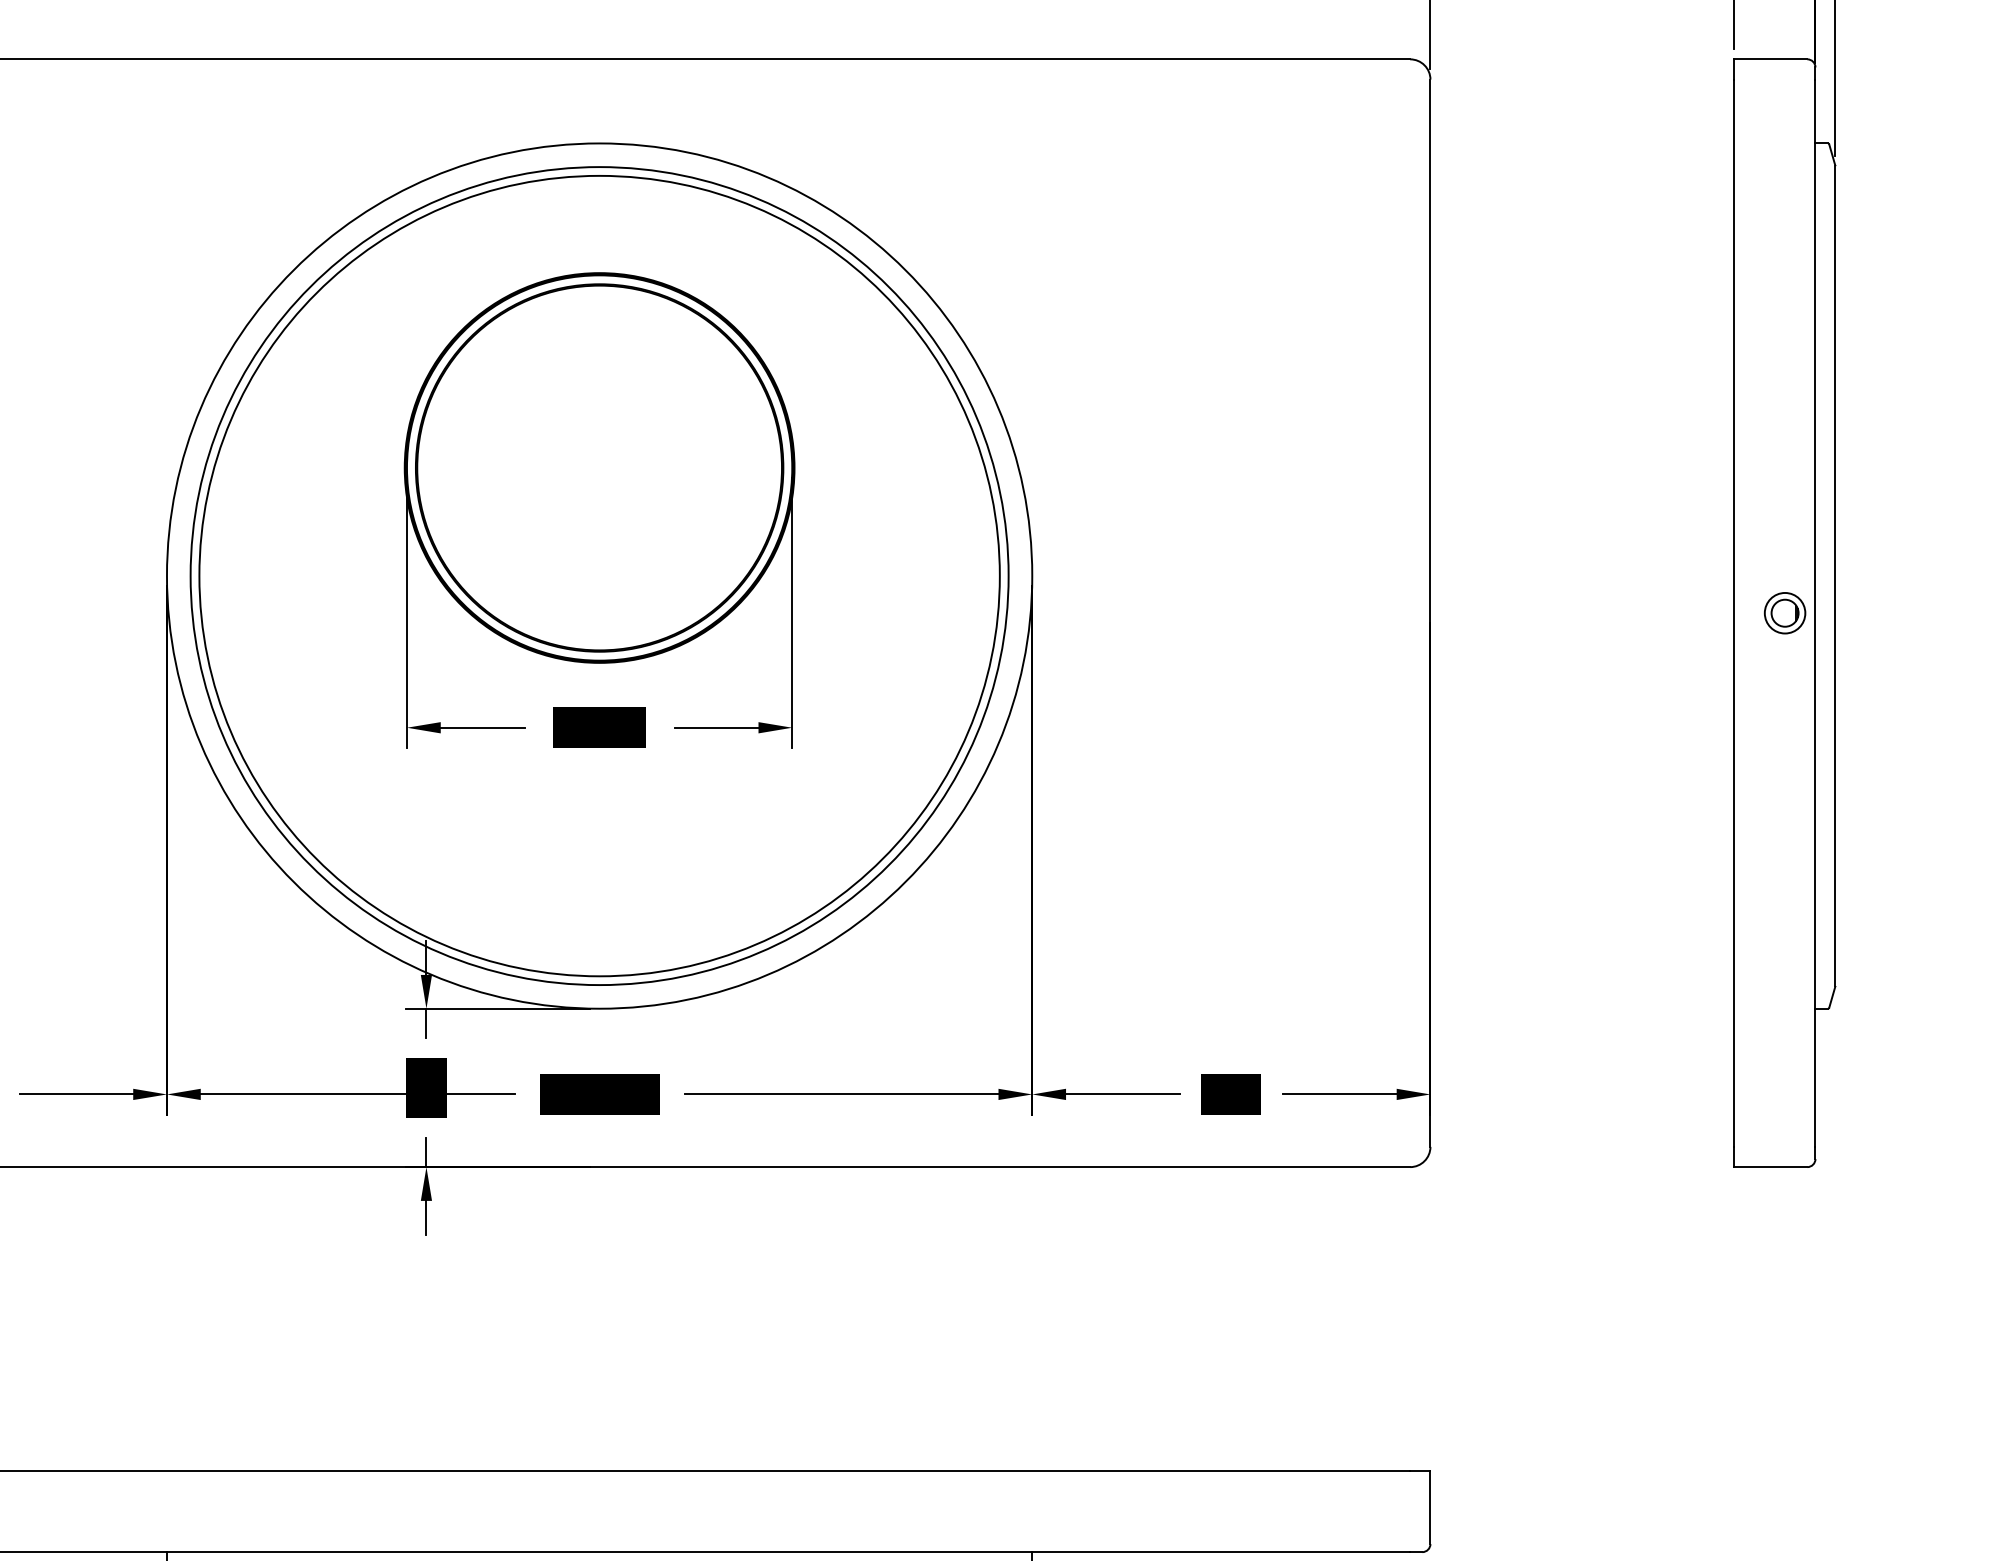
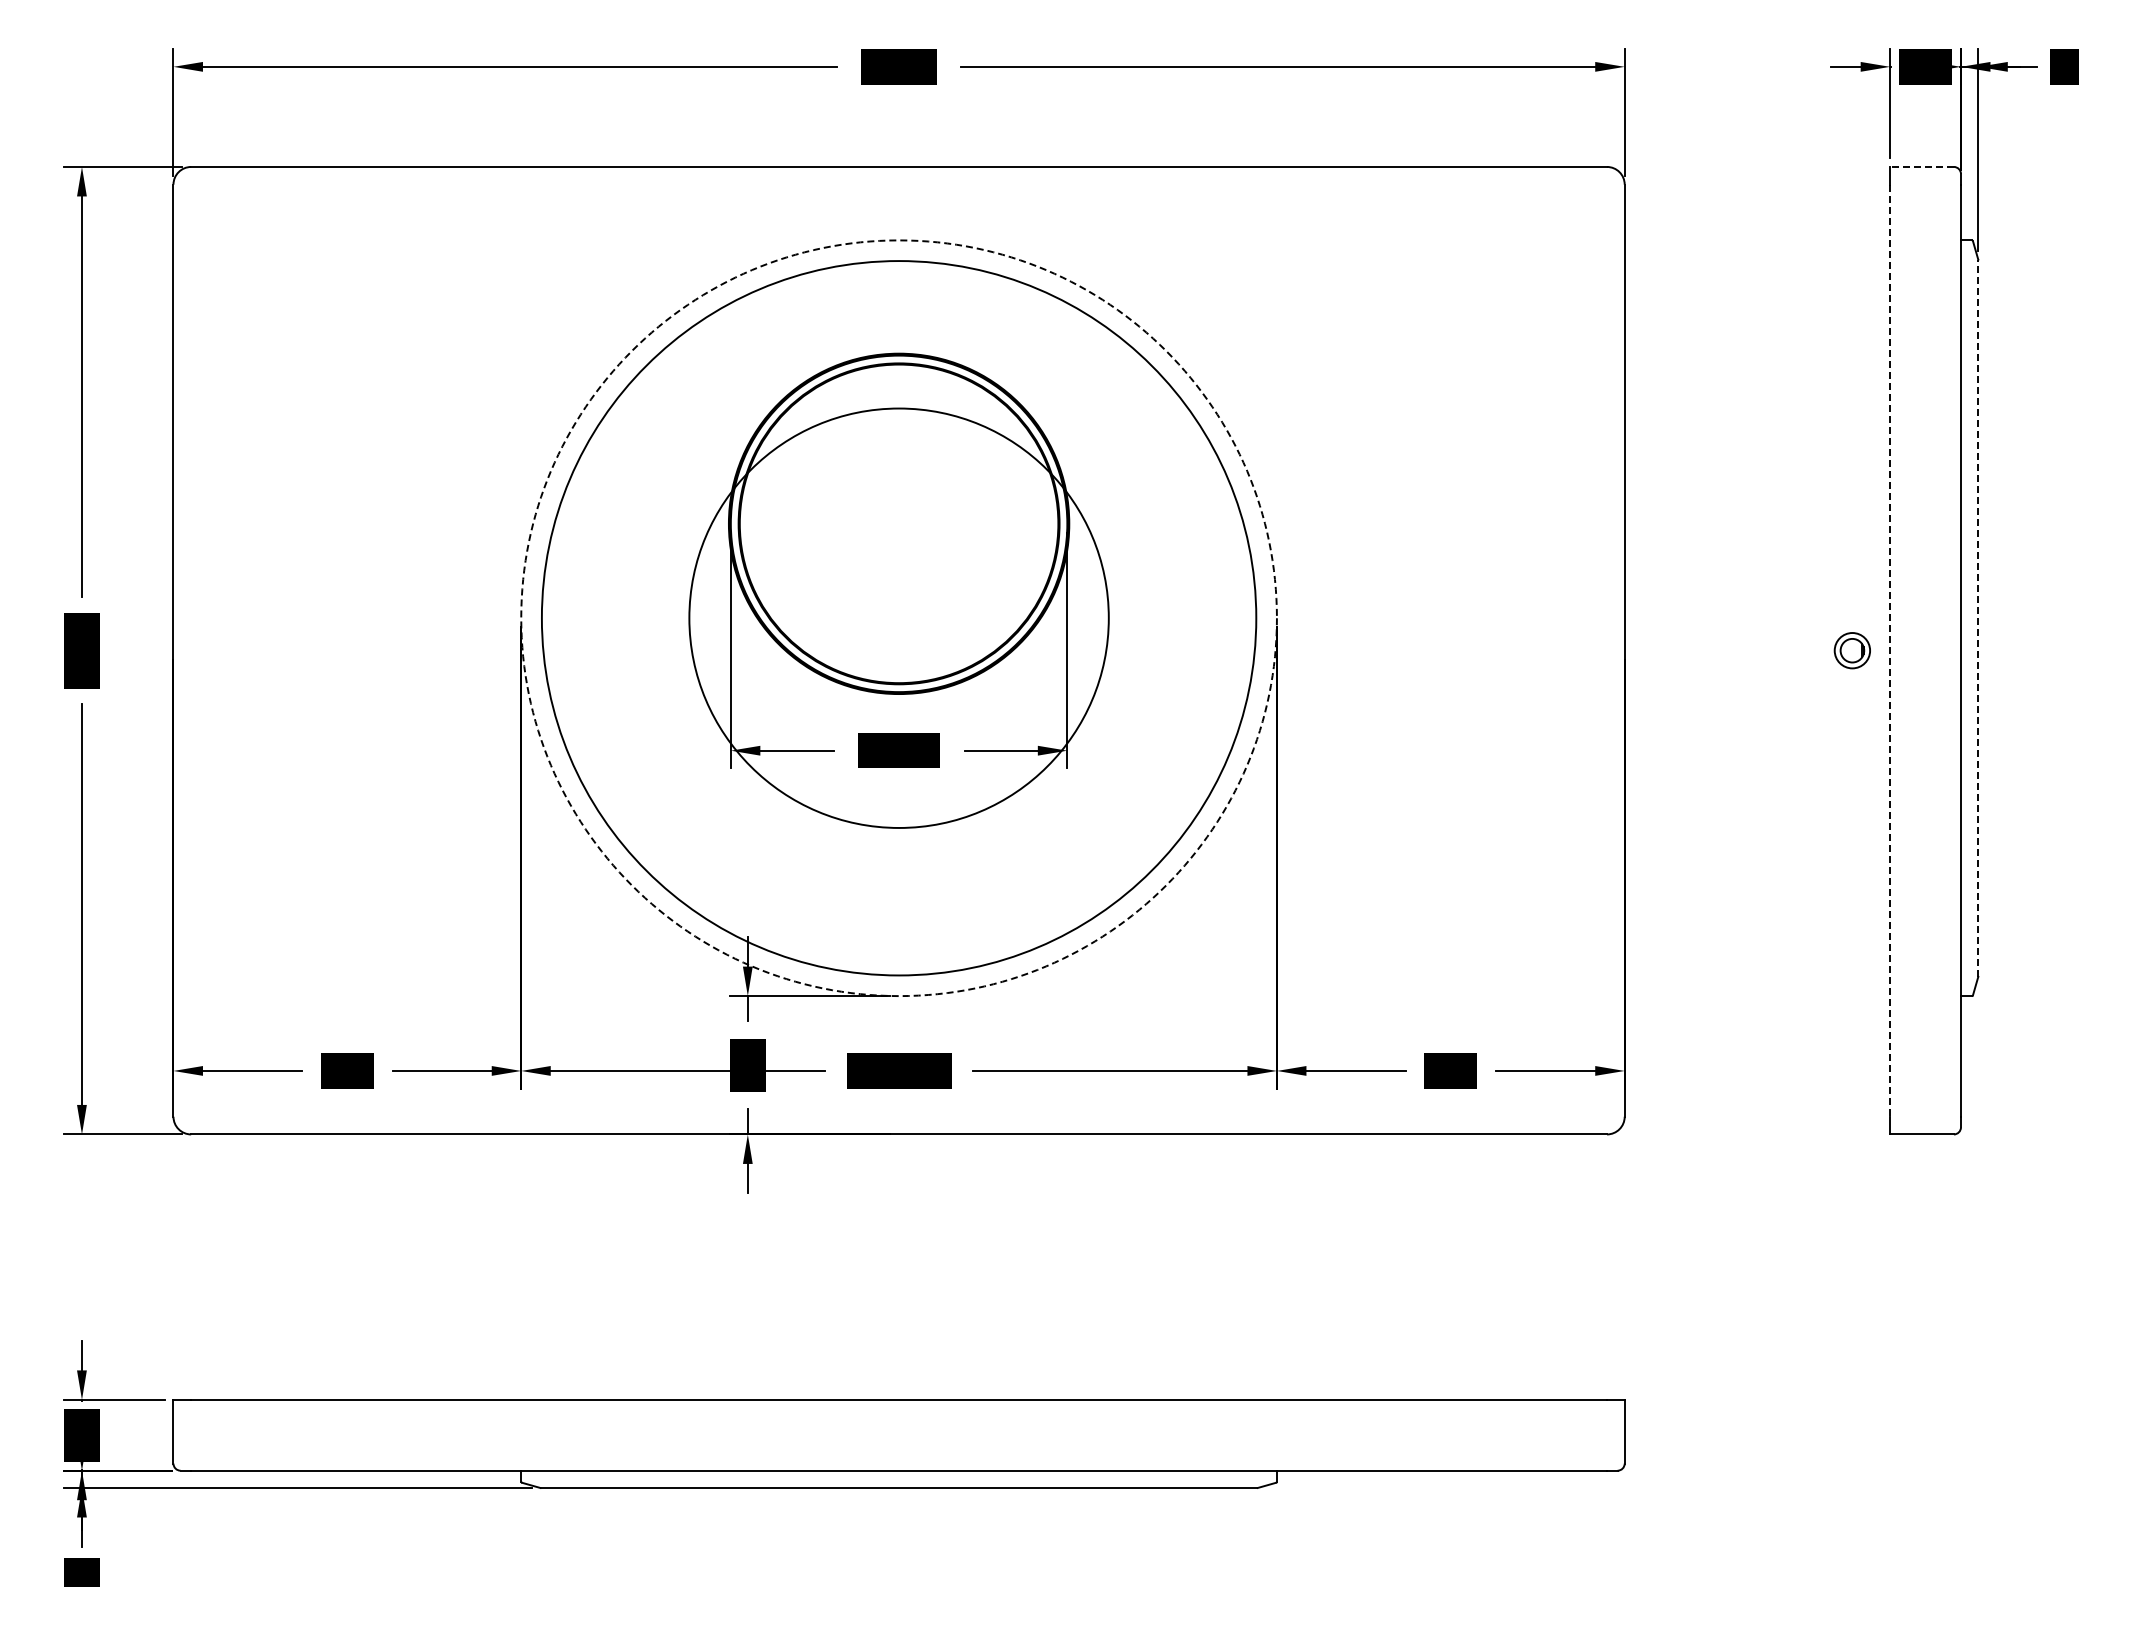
line: (1771, 58) -> (1922, 166), solid -> dashed
circle: (598, 575) -> (898, 617), size x0.6
line: (1835, 575) -> (1978, 617), solid -> dashed
circle: (598, 576) -> (898, 618), solid -> dashed
part: (1784, 613) -> (1851, 650), moved
line: (1734, 614) -> (1890, 651), solid -> dashed

